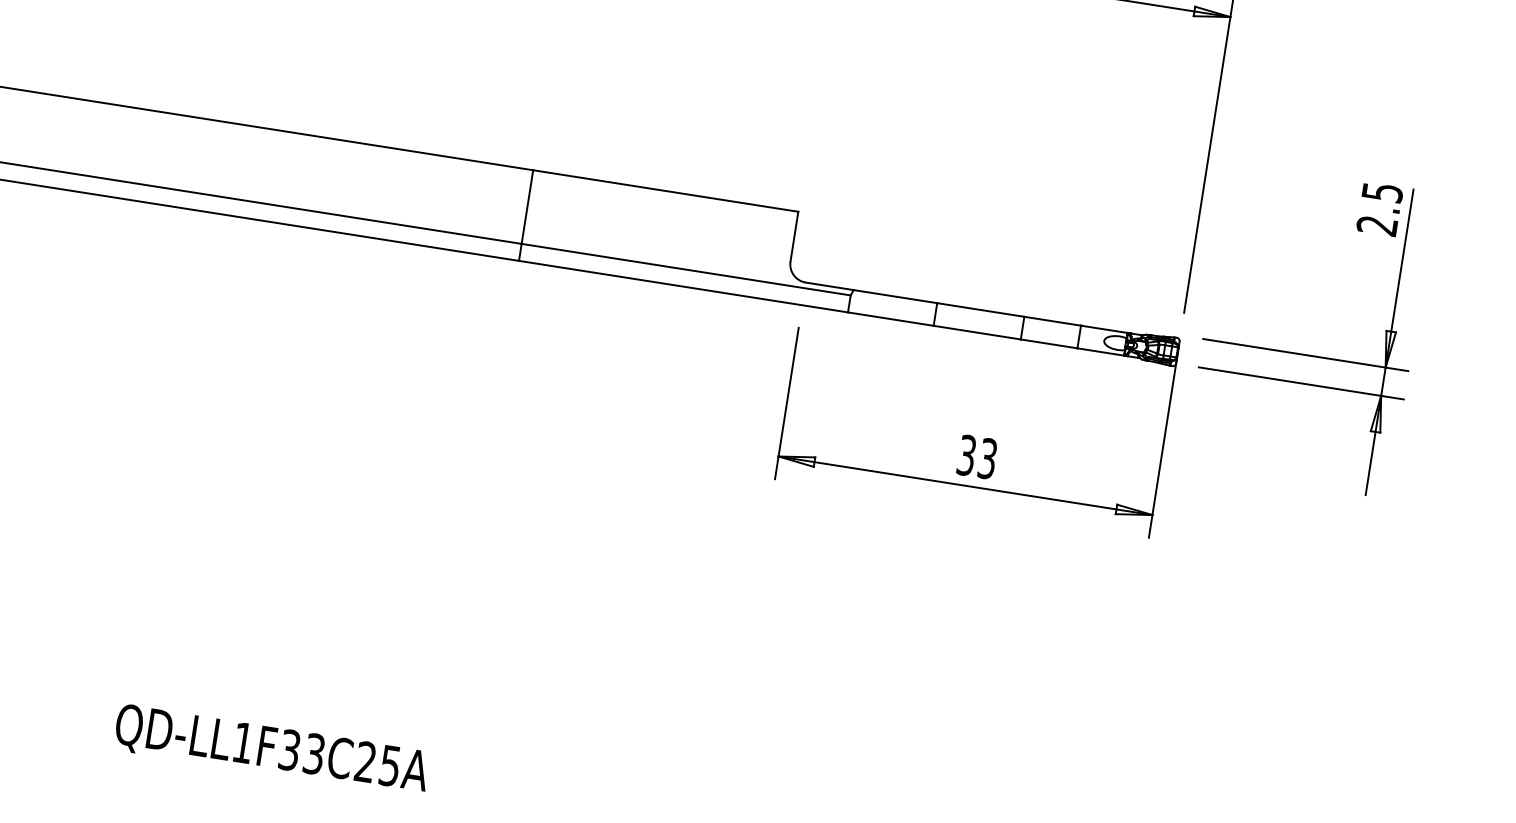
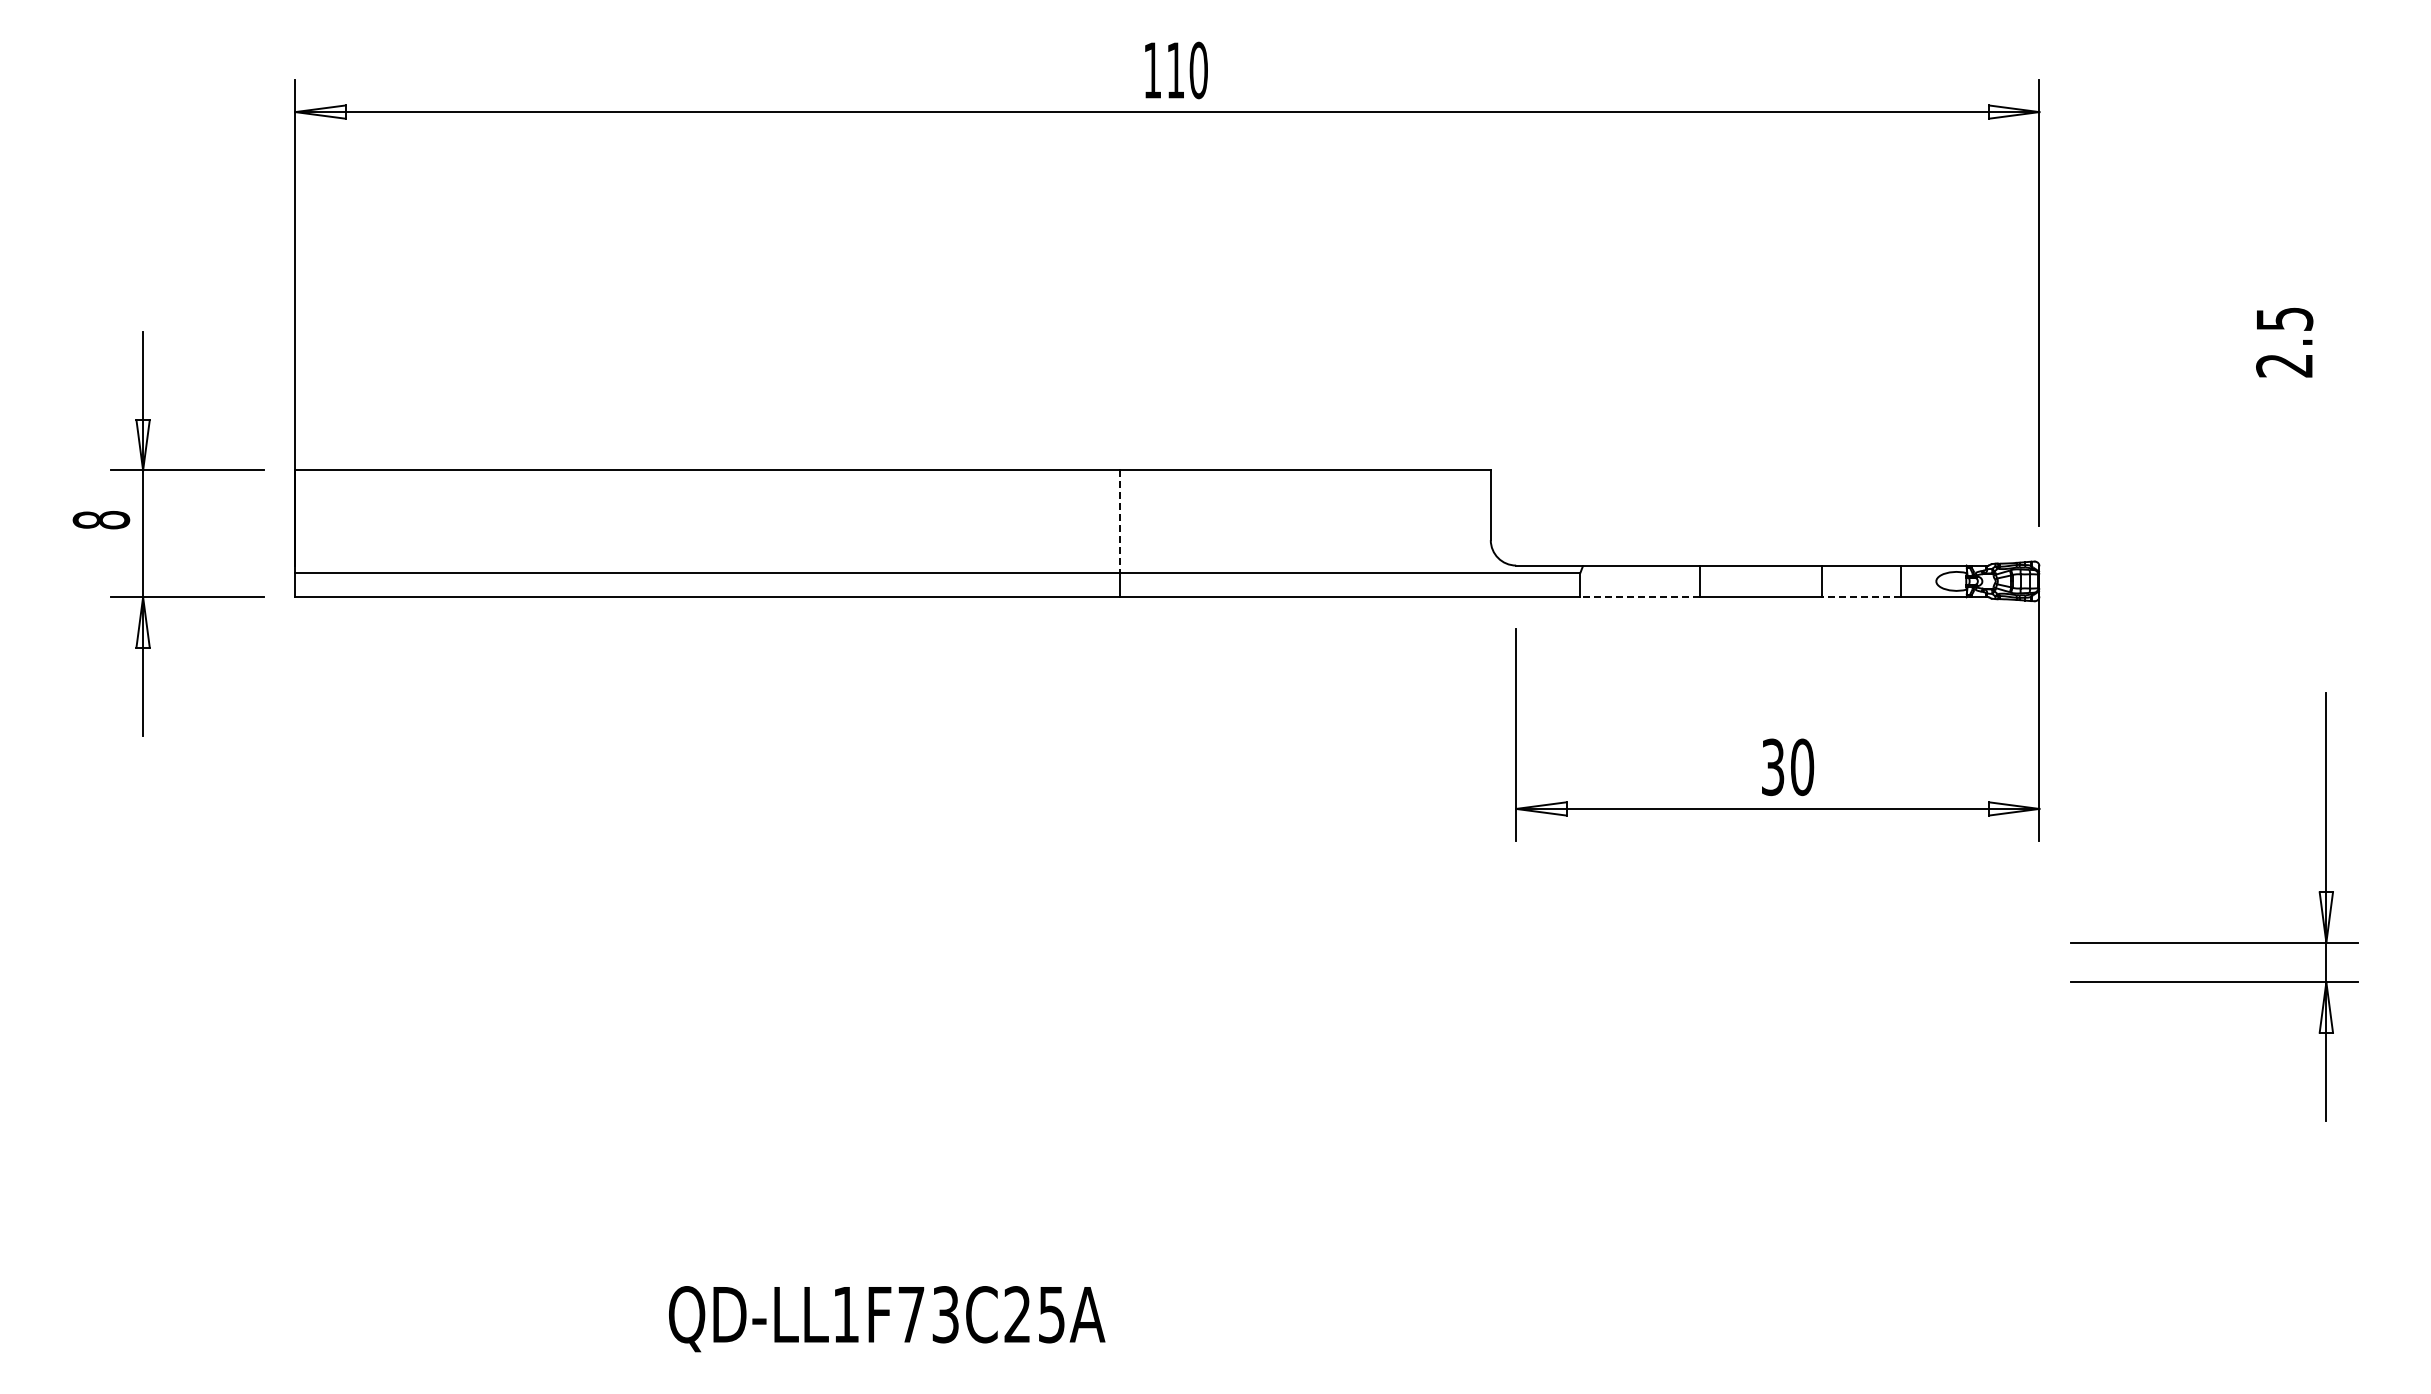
line: (527, 206) -> (1119, 521), solid -> dashed
line: (891, 319) -> (1640, 597), solid -> dashed
line: (1049, 344) -> (1861, 597), solid -> dashed
part: (1305, 354) -> (2214, 942), moved
text: (987, 458) -> (1802, 767), 33 -> 30
text: (289, 750) -> (911, 1314), QD-LL1F33C25A -> QD-LL1F73C25A

